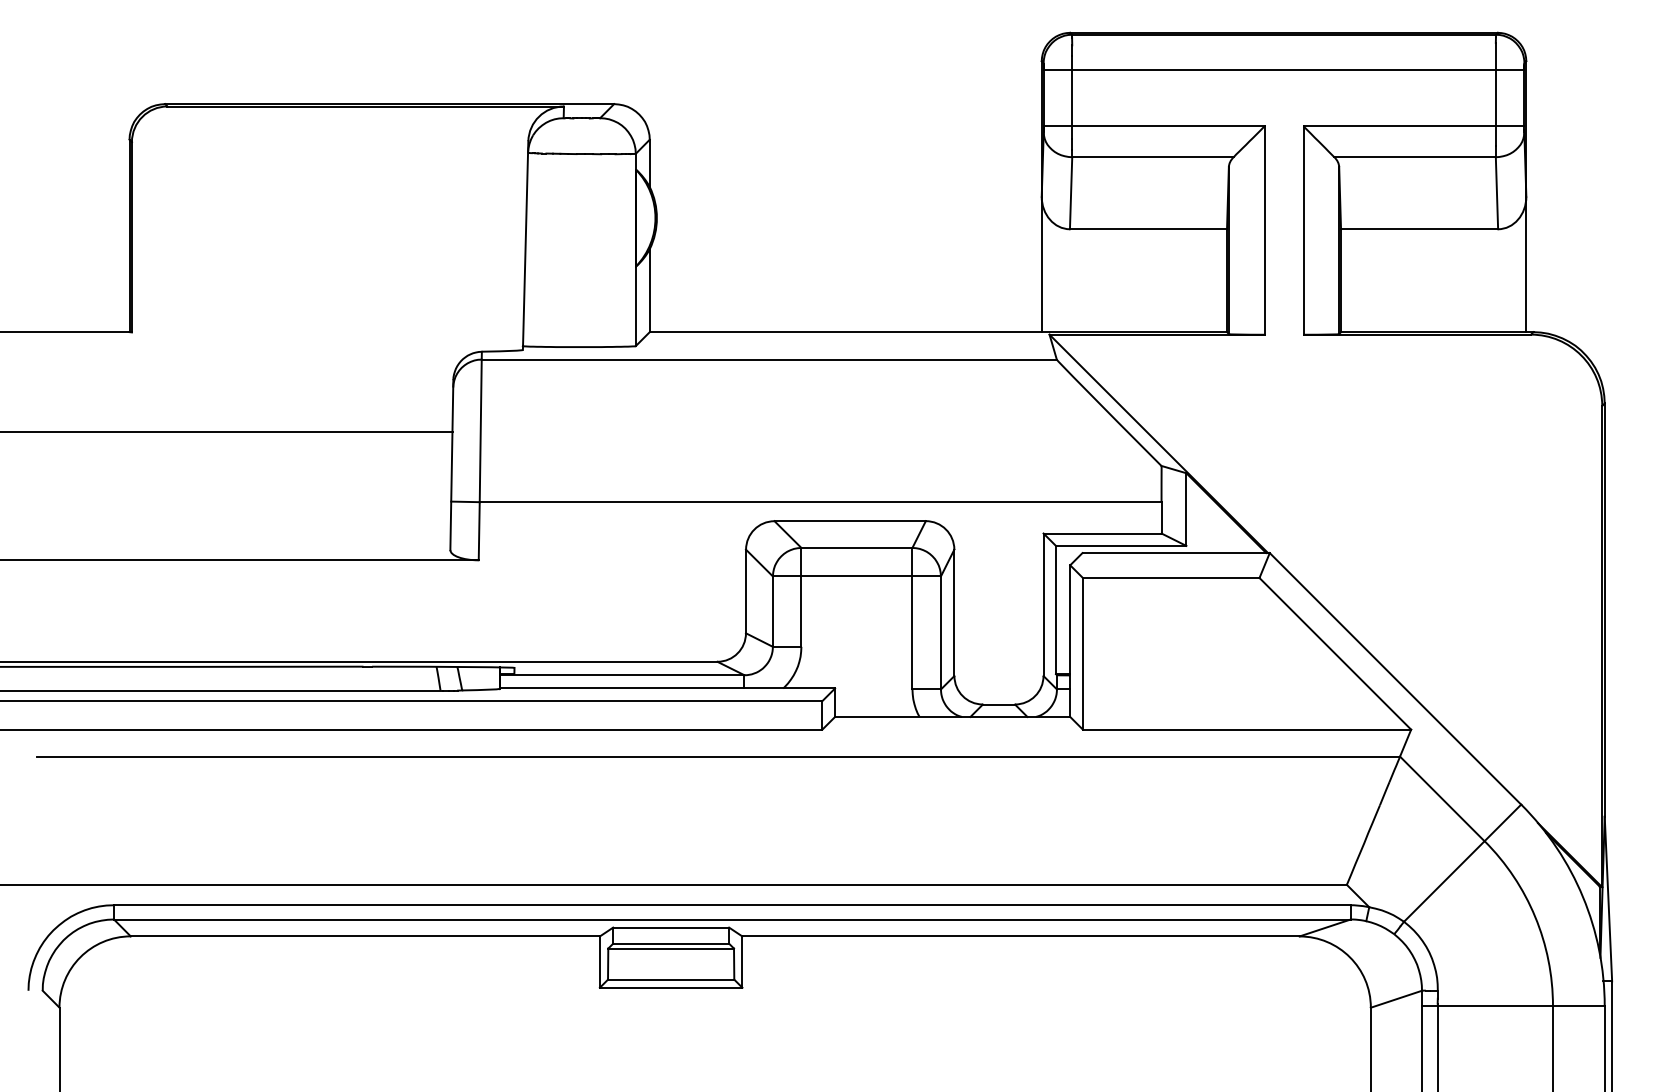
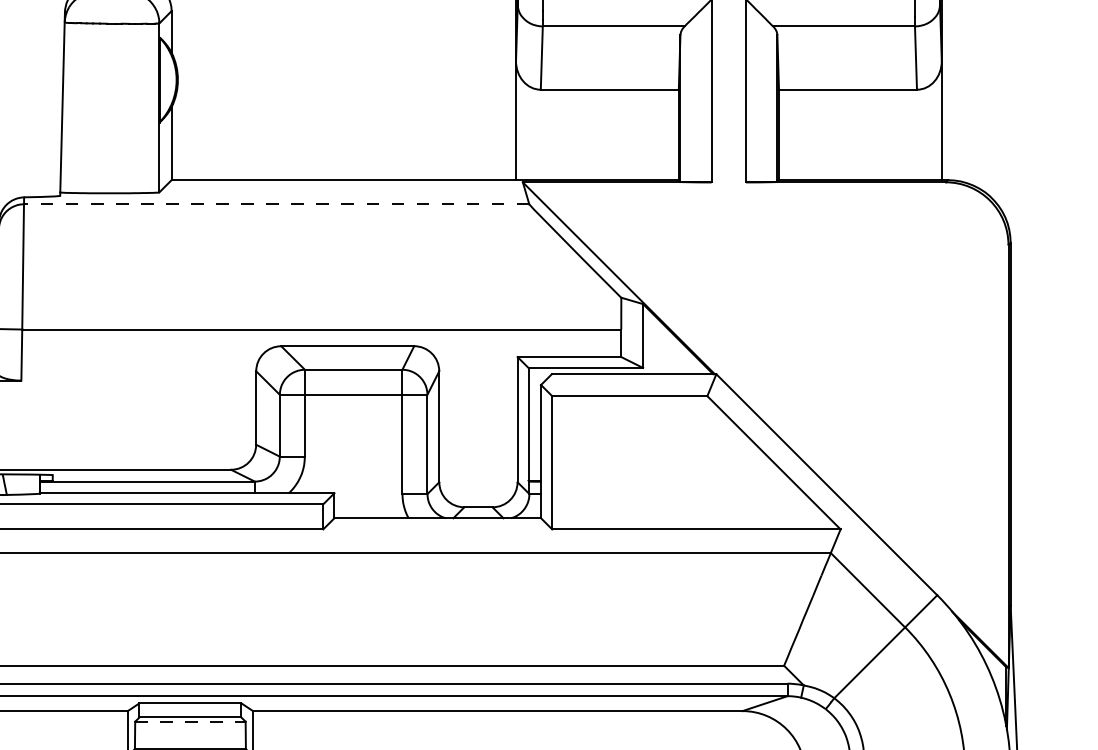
line: (769, 359) -> (276, 204), solid -> dashed
line: (671, 948) -> (190, 721), solid -> dashed

